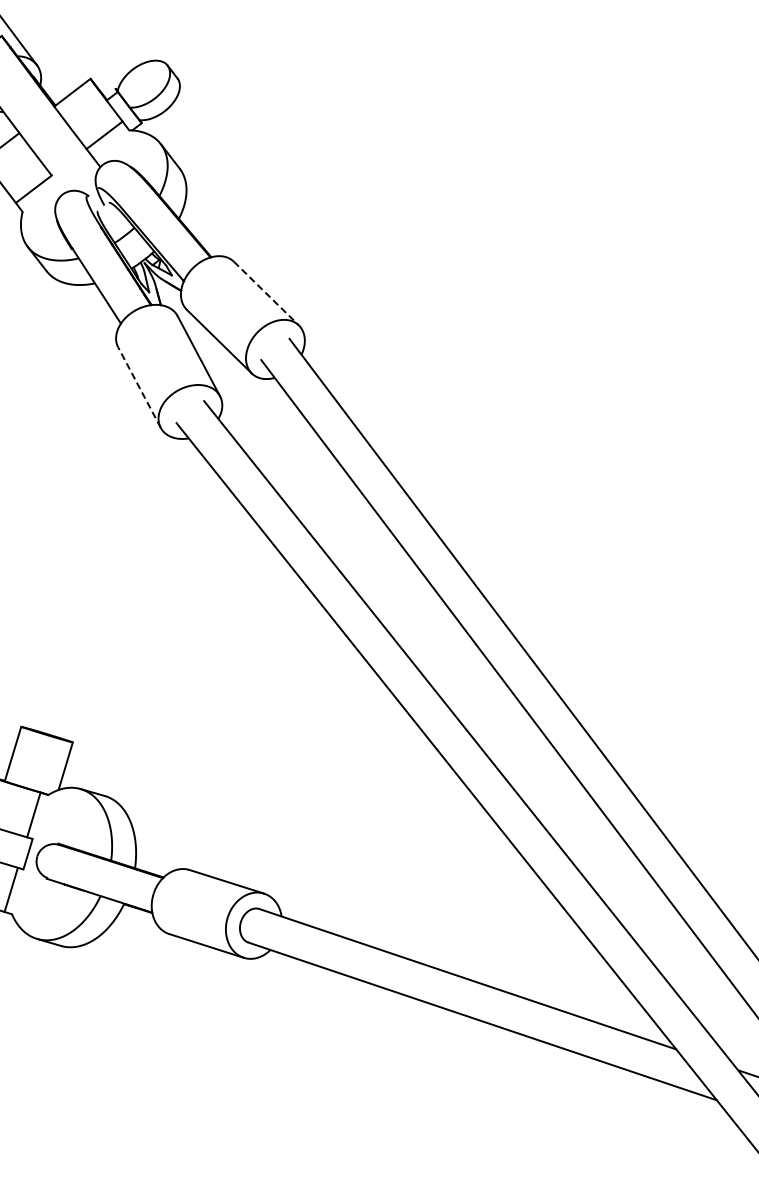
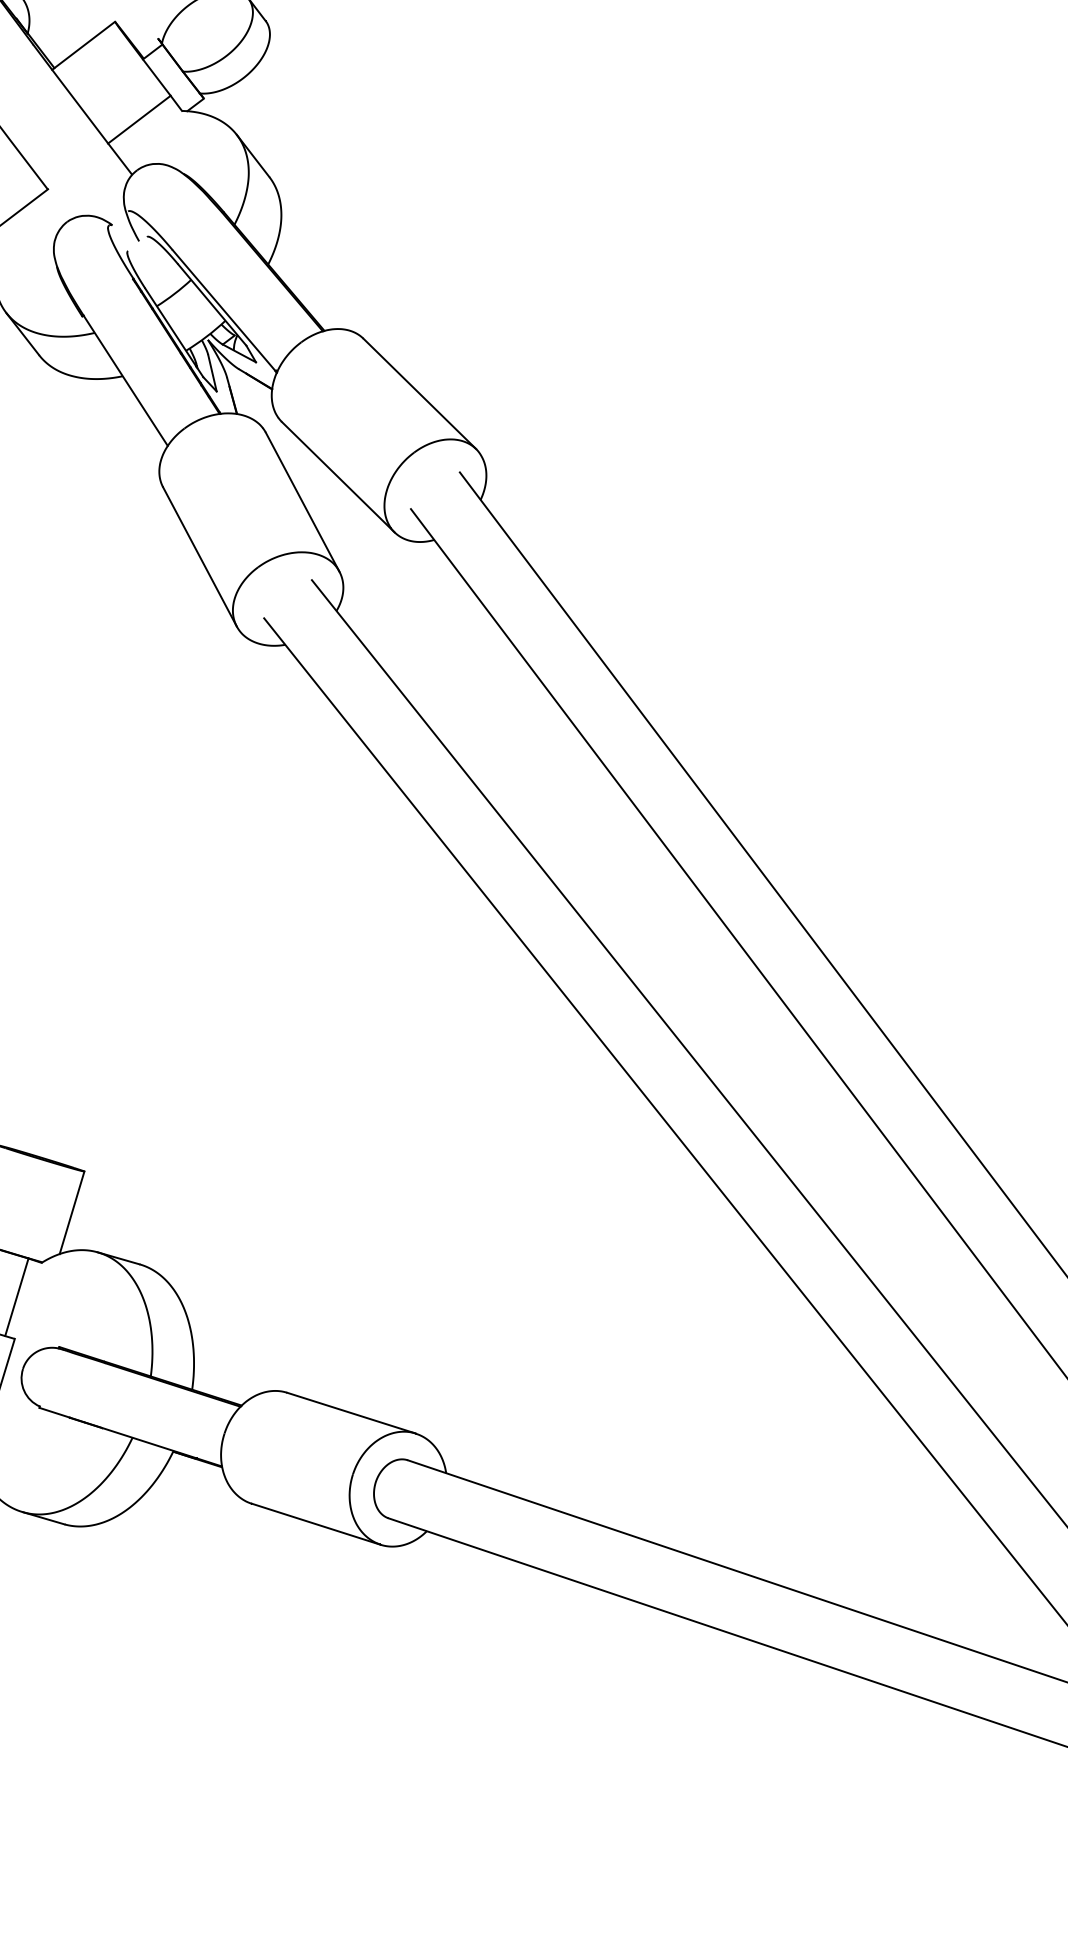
line: (266, 293) -> (419, 393), dashed -> solid
line: (139, 387) -> (199, 556), dashed -> solid

